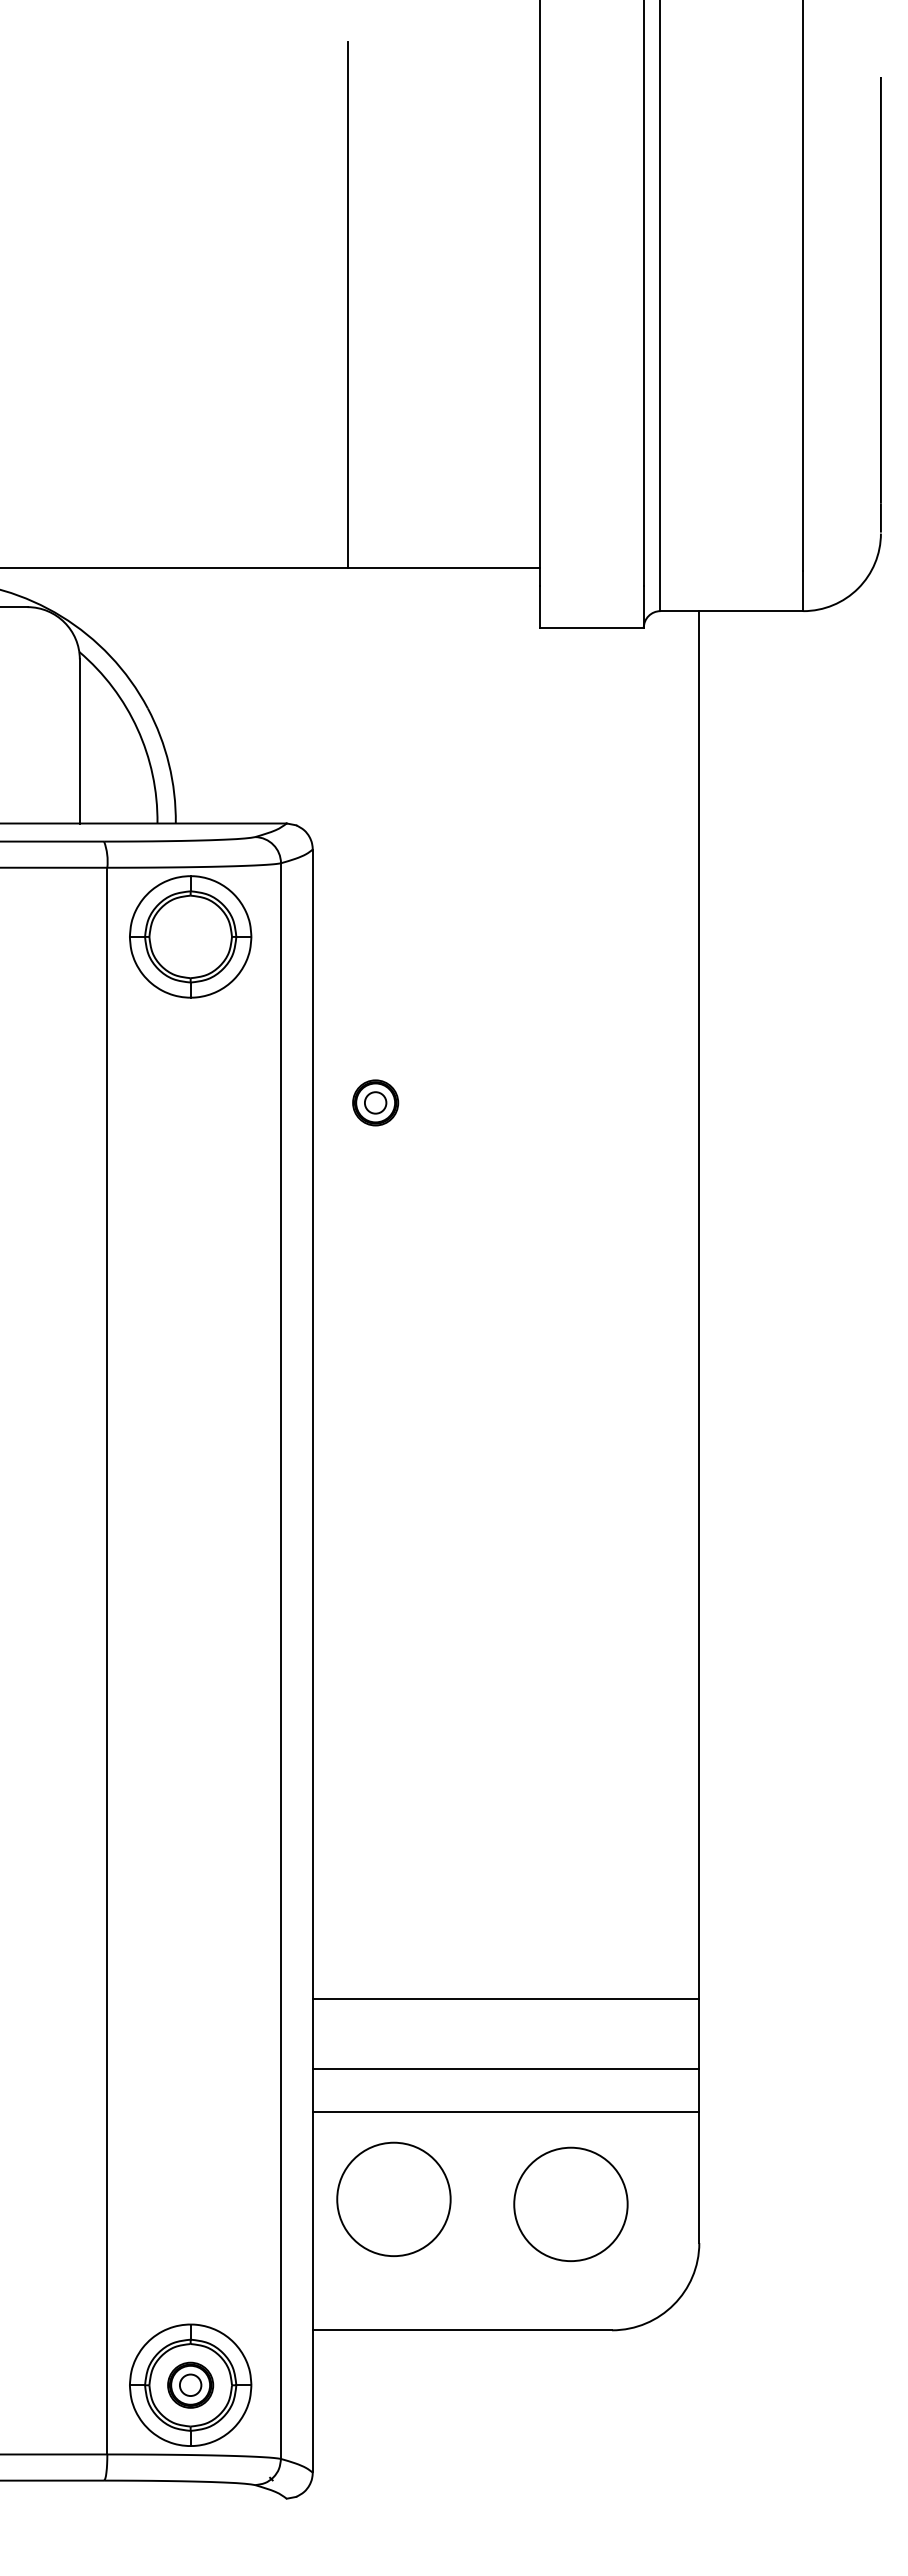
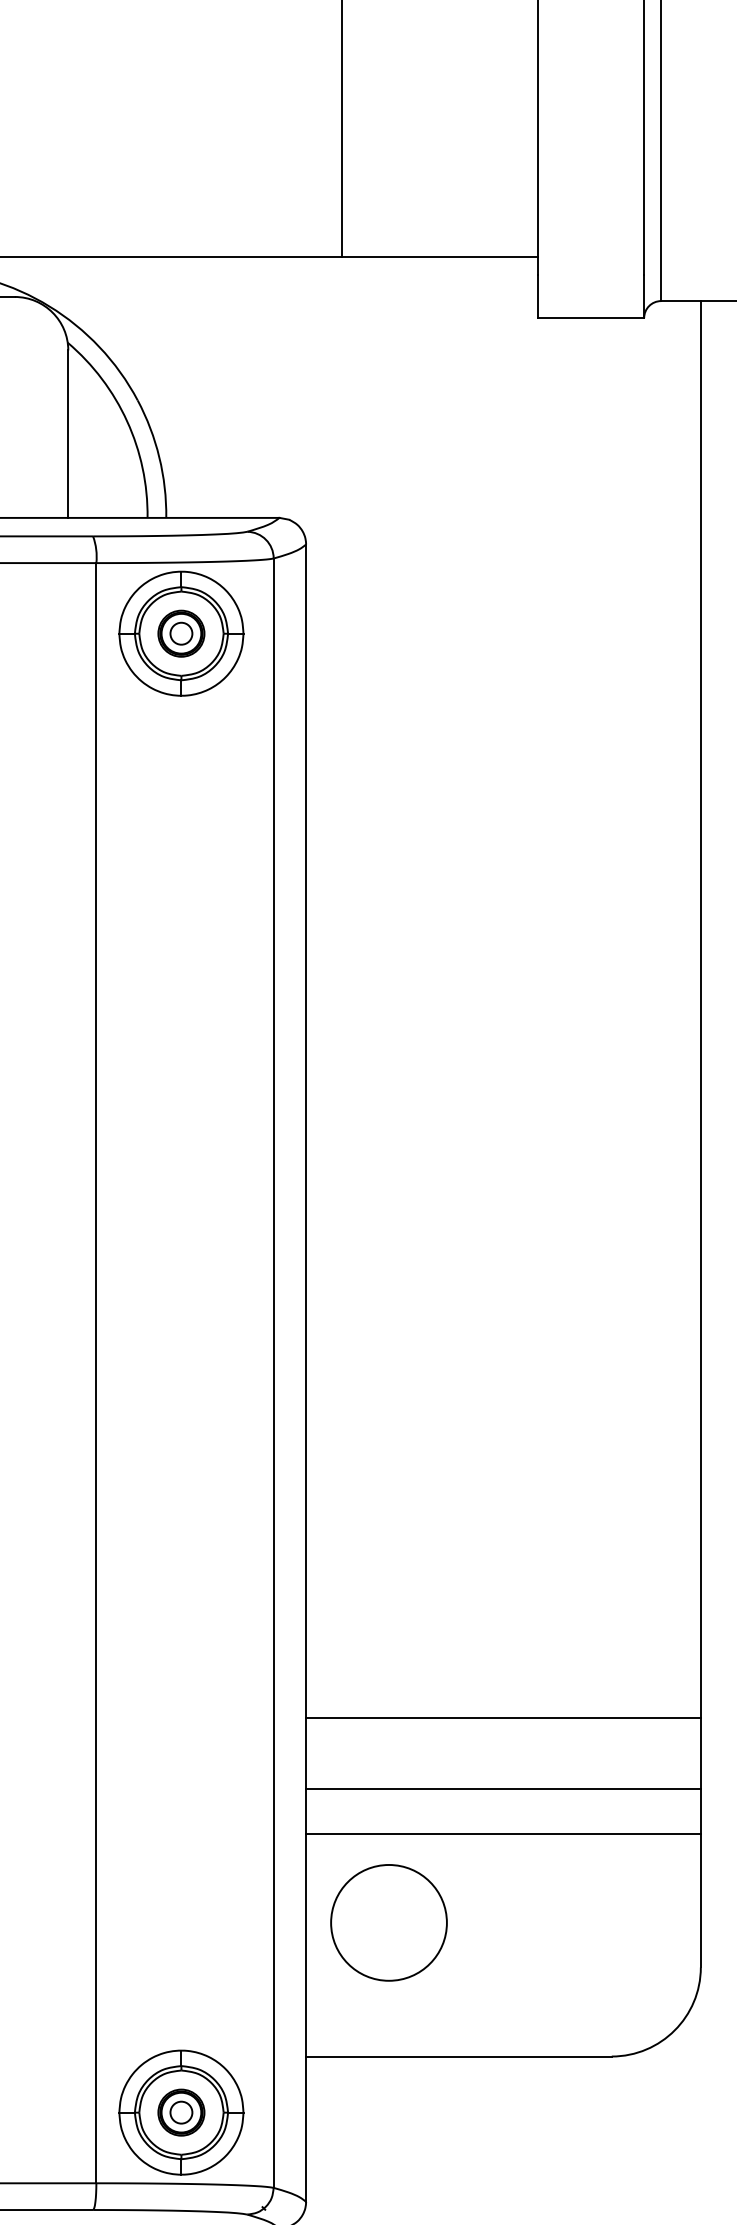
part: (375, 1102) -> (181, 633), moved
circle: (570, 2203) -> (569, 1927), removed

